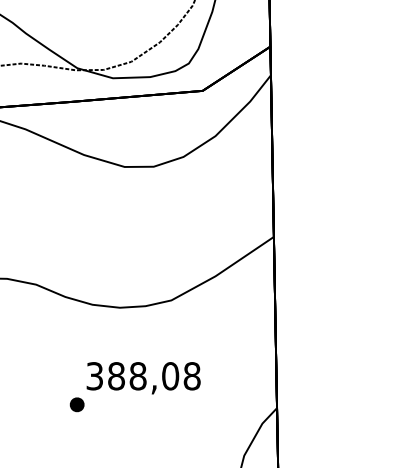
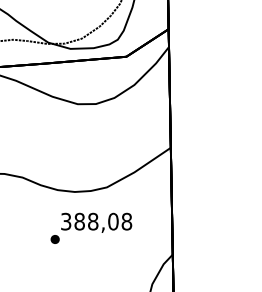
text: (135, 385) -> (91, 227), moved

